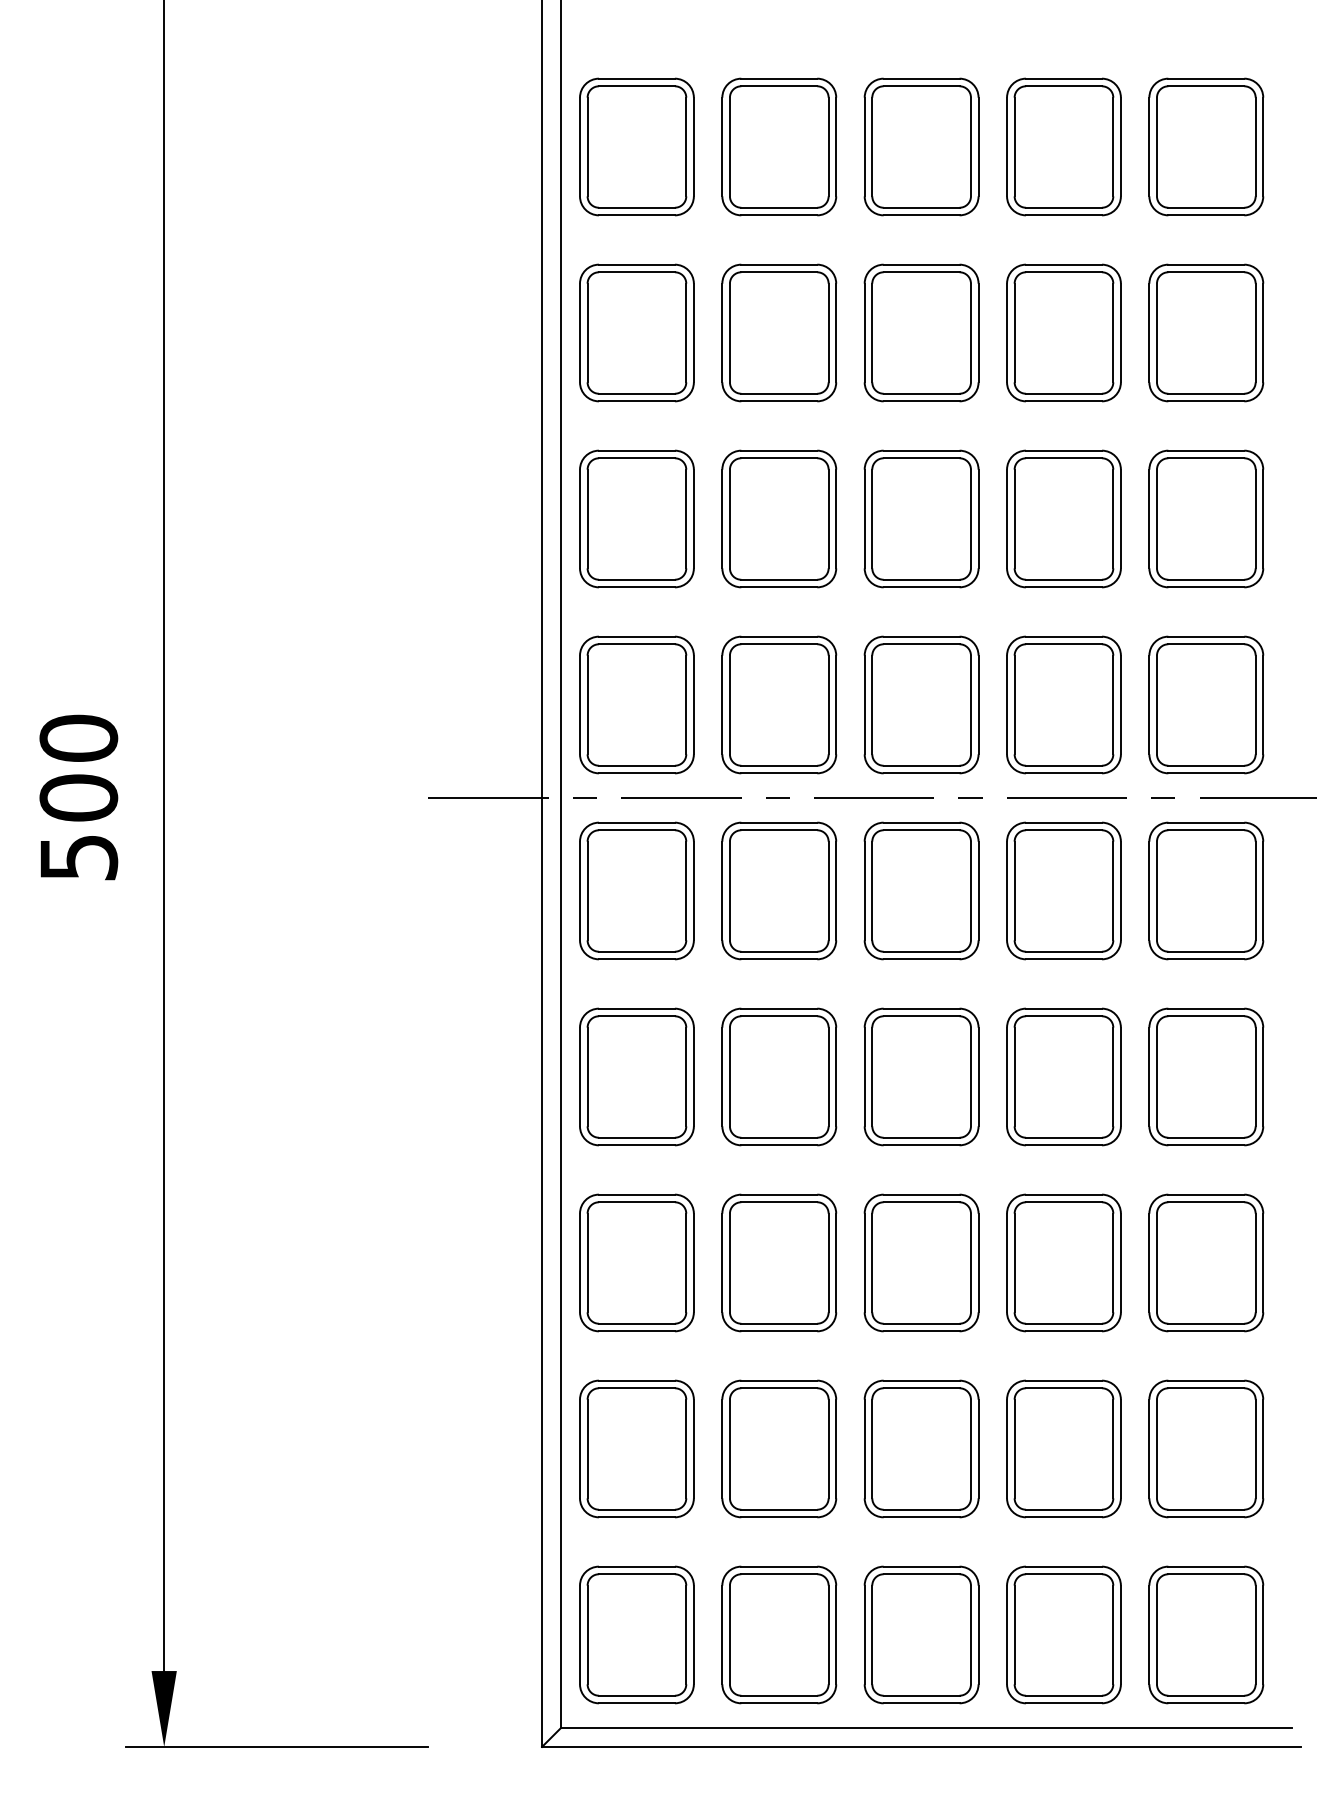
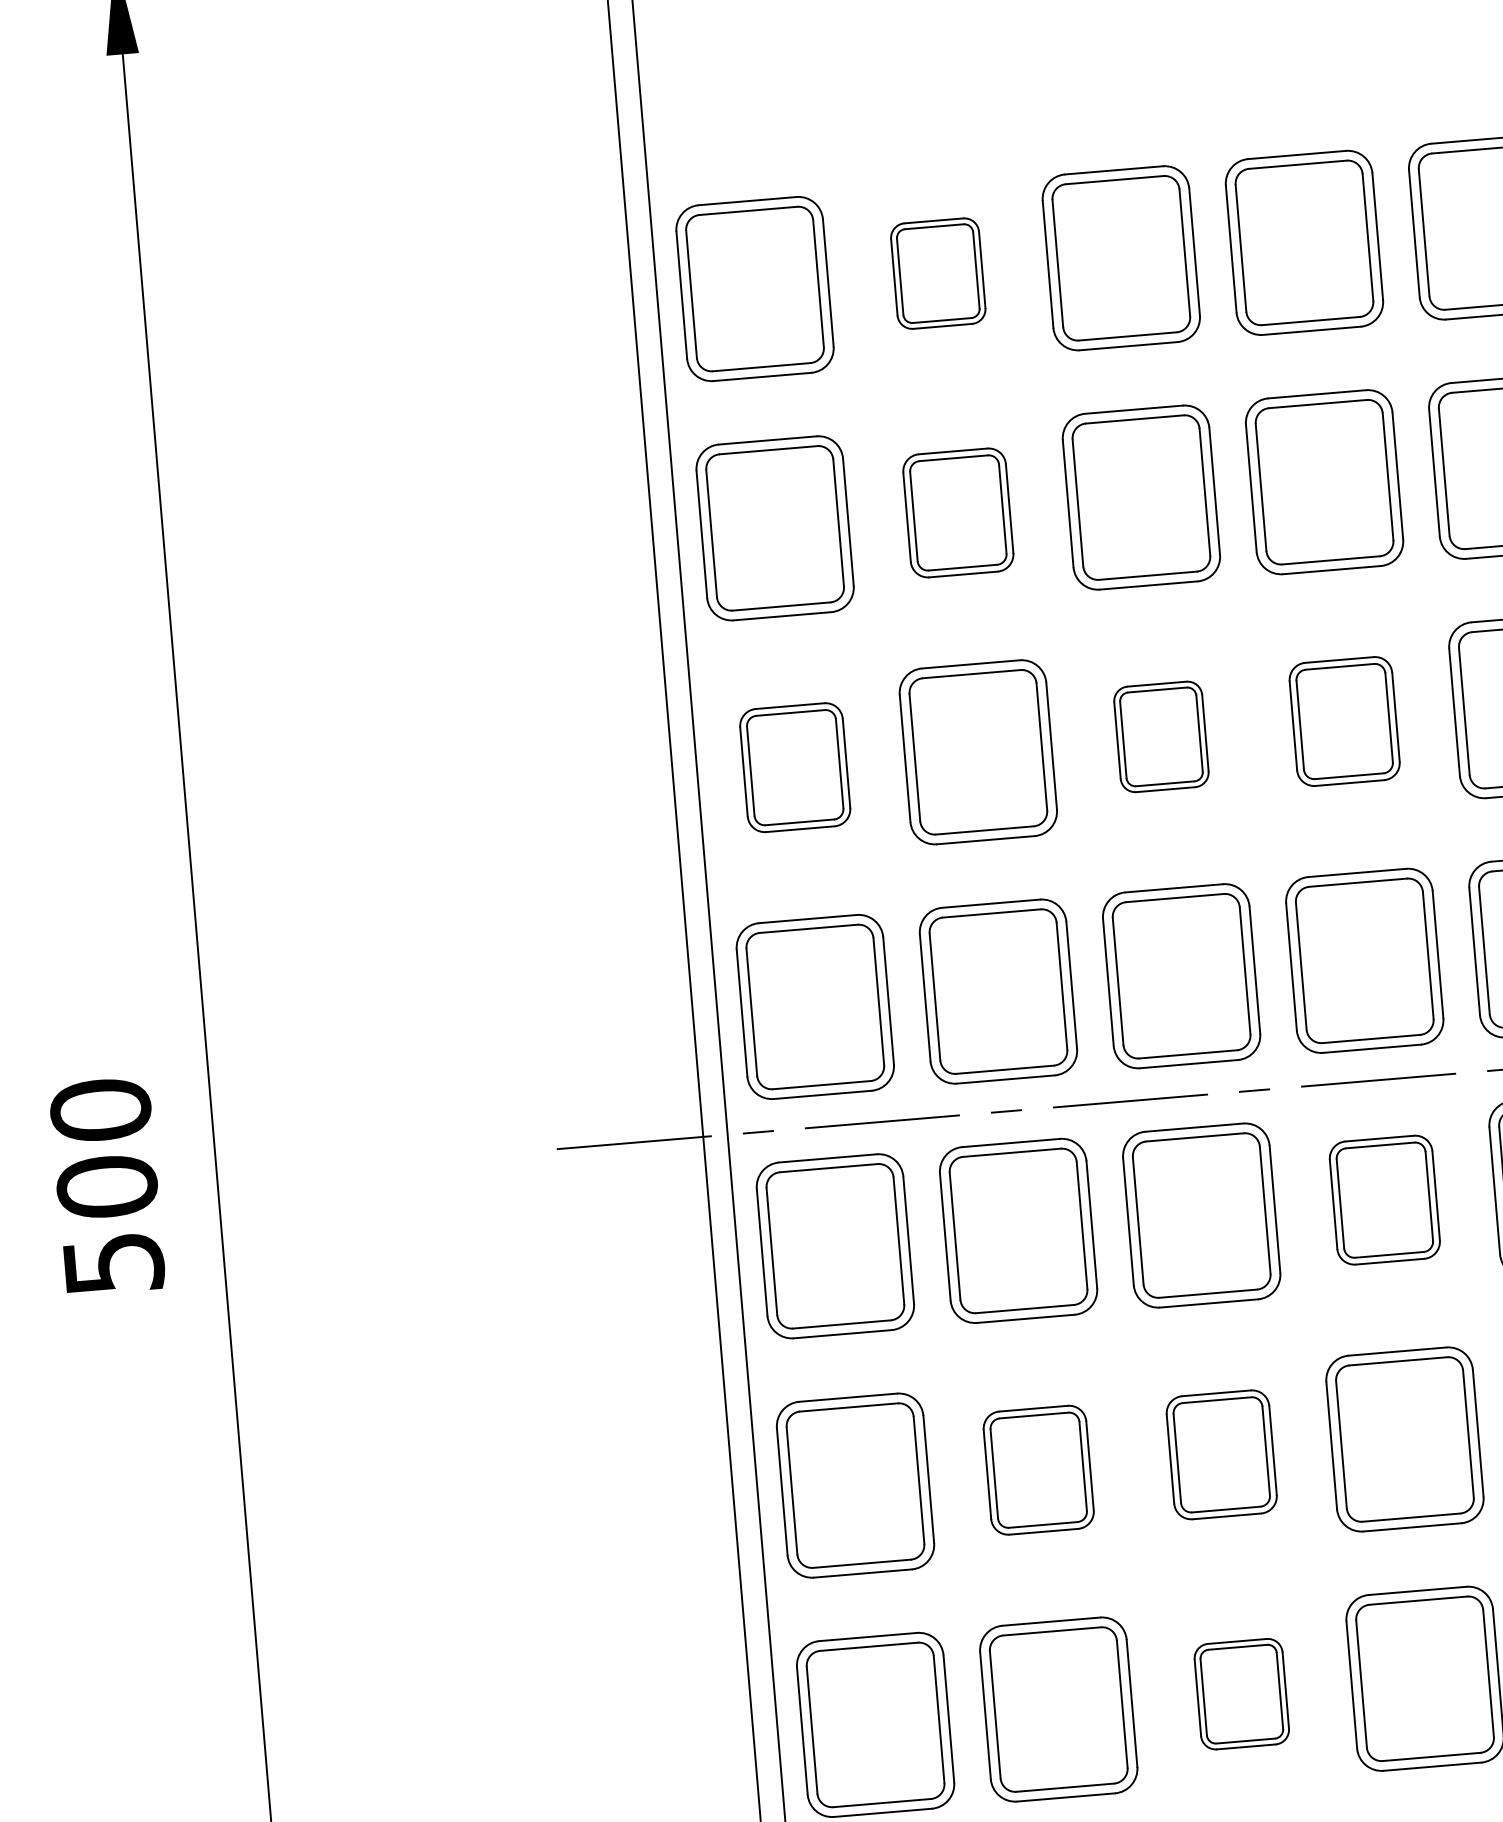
part: (779, 146) -> (938, 272), size x0.6
part: (779, 332) -> (958, 512), size x0.7
part: (636, 518) -> (794, 767), size x0.7
part: (921, 518) -> (1161, 736), size x0.6
part: (1063, 518) -> (1344, 720), size x0.7
part: (1063, 890) -> (1384, 1199), size x0.7
part: (779, 1076) -> (1038, 1469), size x0.7
part: (921, 1076) -> (1221, 1454), size x0.7
part: (921, 1262) -> (1241, 1693), size x0.6

